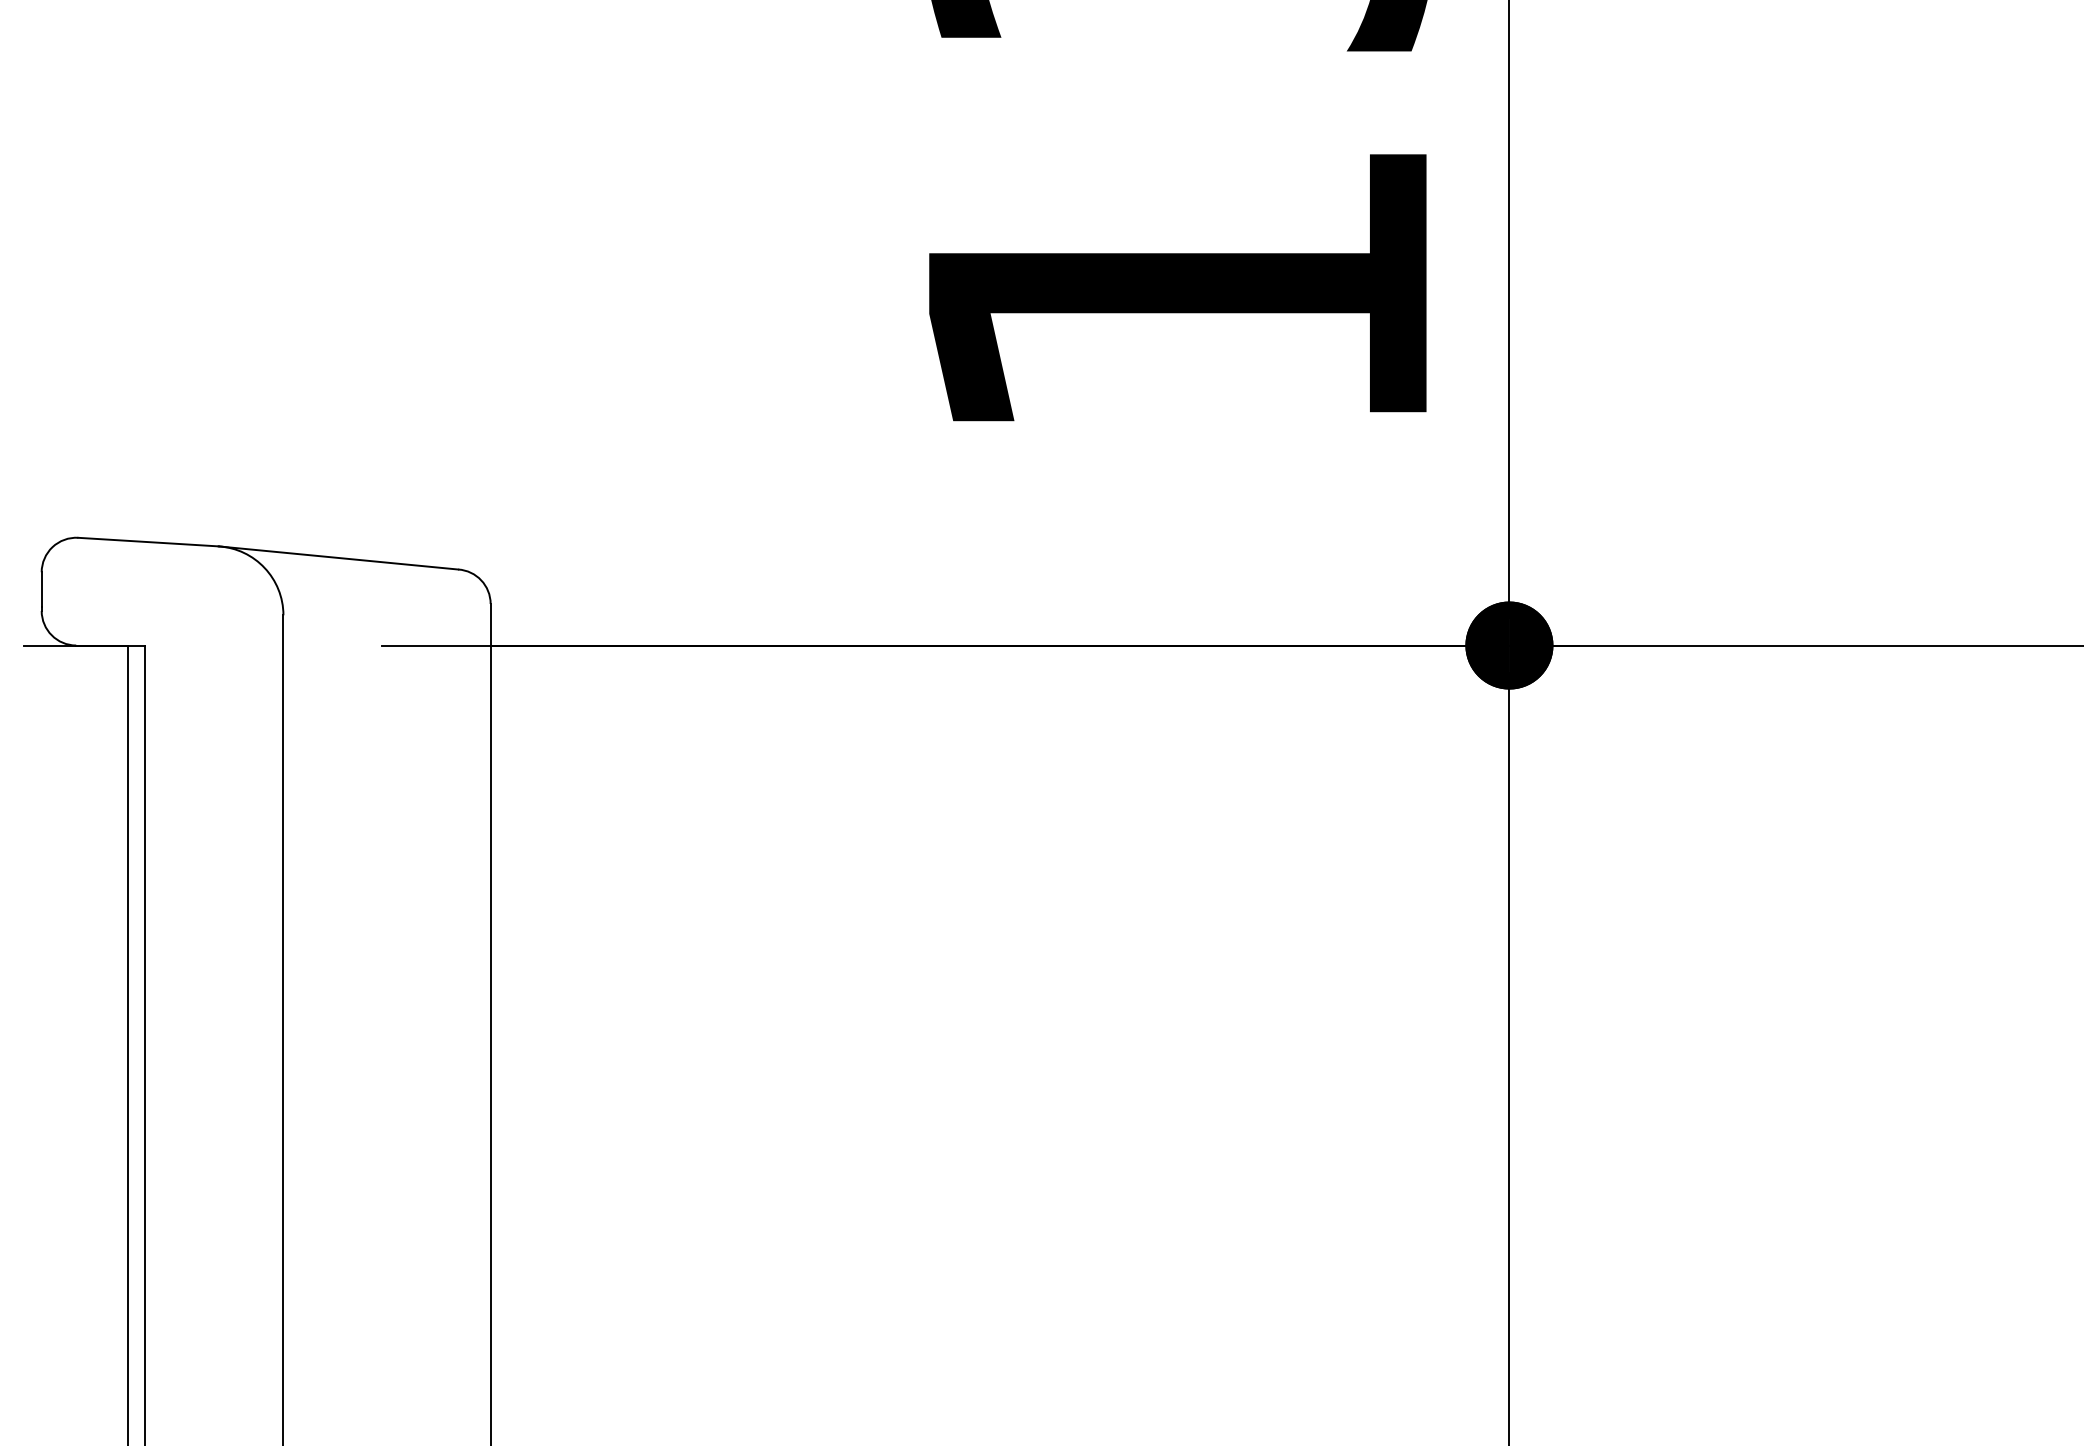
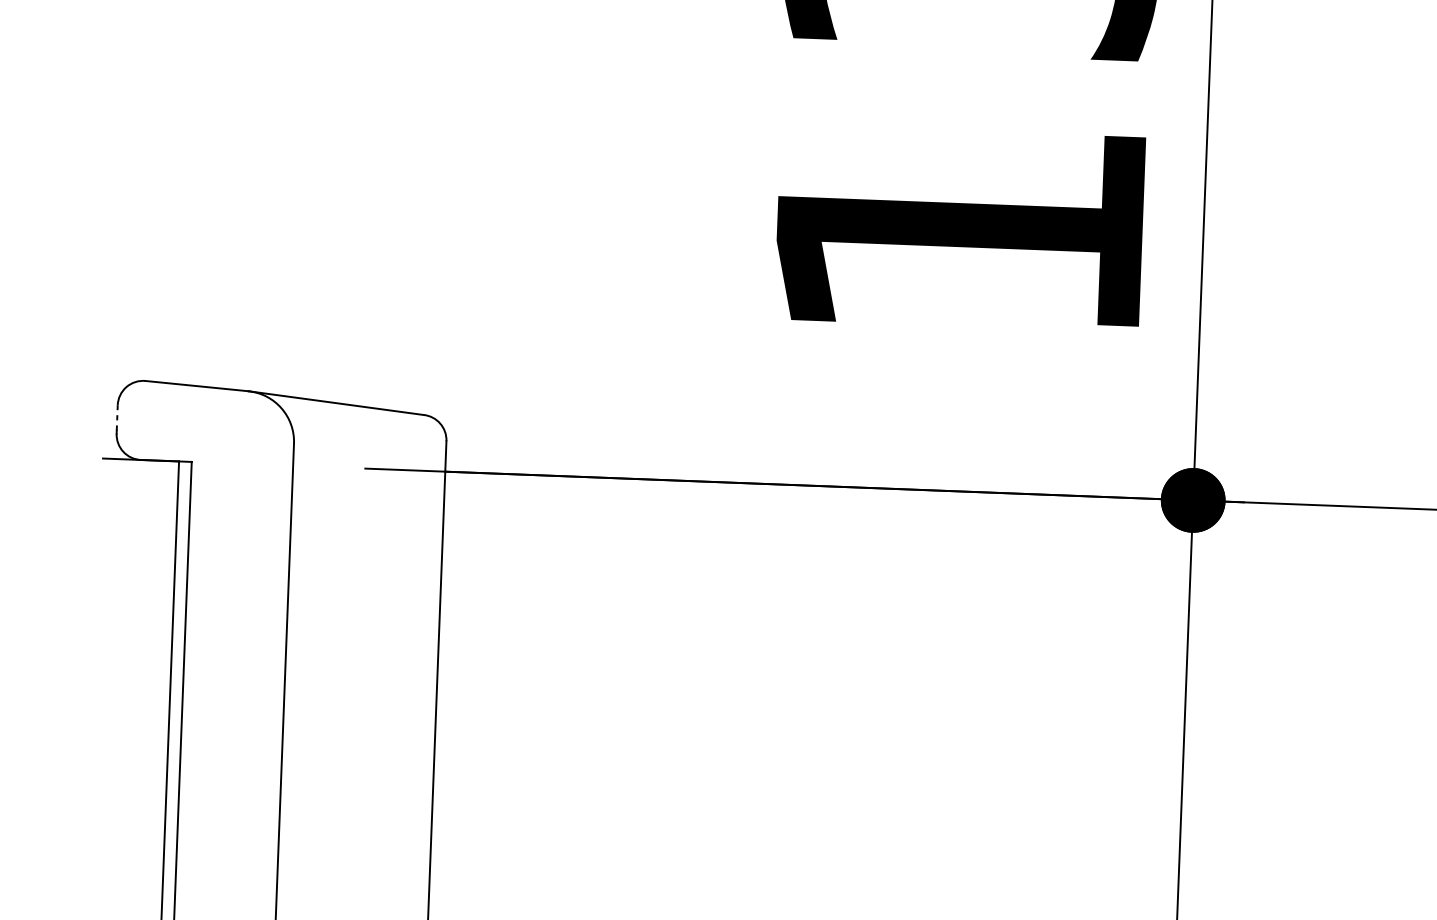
line: (41, 589) -> (117, 417), solid -> dashed

